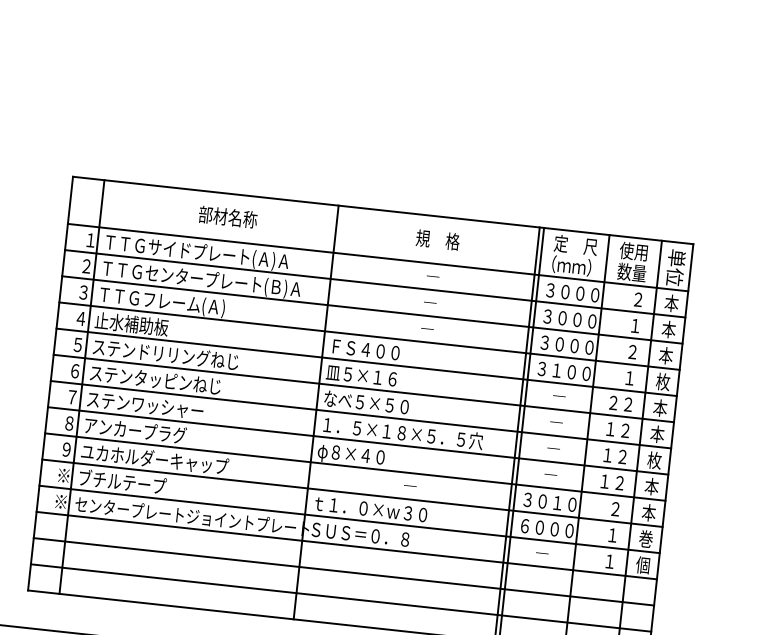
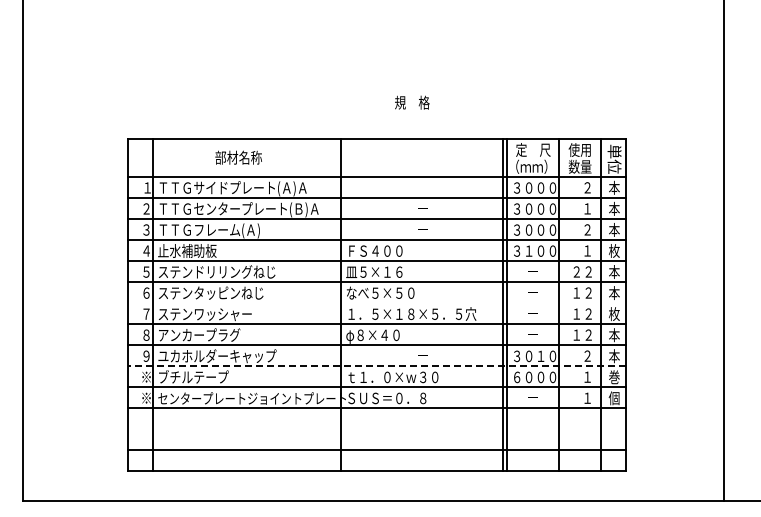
text: (227, 216) -> (238, 157), moved
text: (438, 239) -> (412, 102), moved
line: (361, 415) -> (377, 303), removed
line: (351, 493) -> (376, 366), solid -> dashed
line: (344, 572) -> (377, 429), removed

